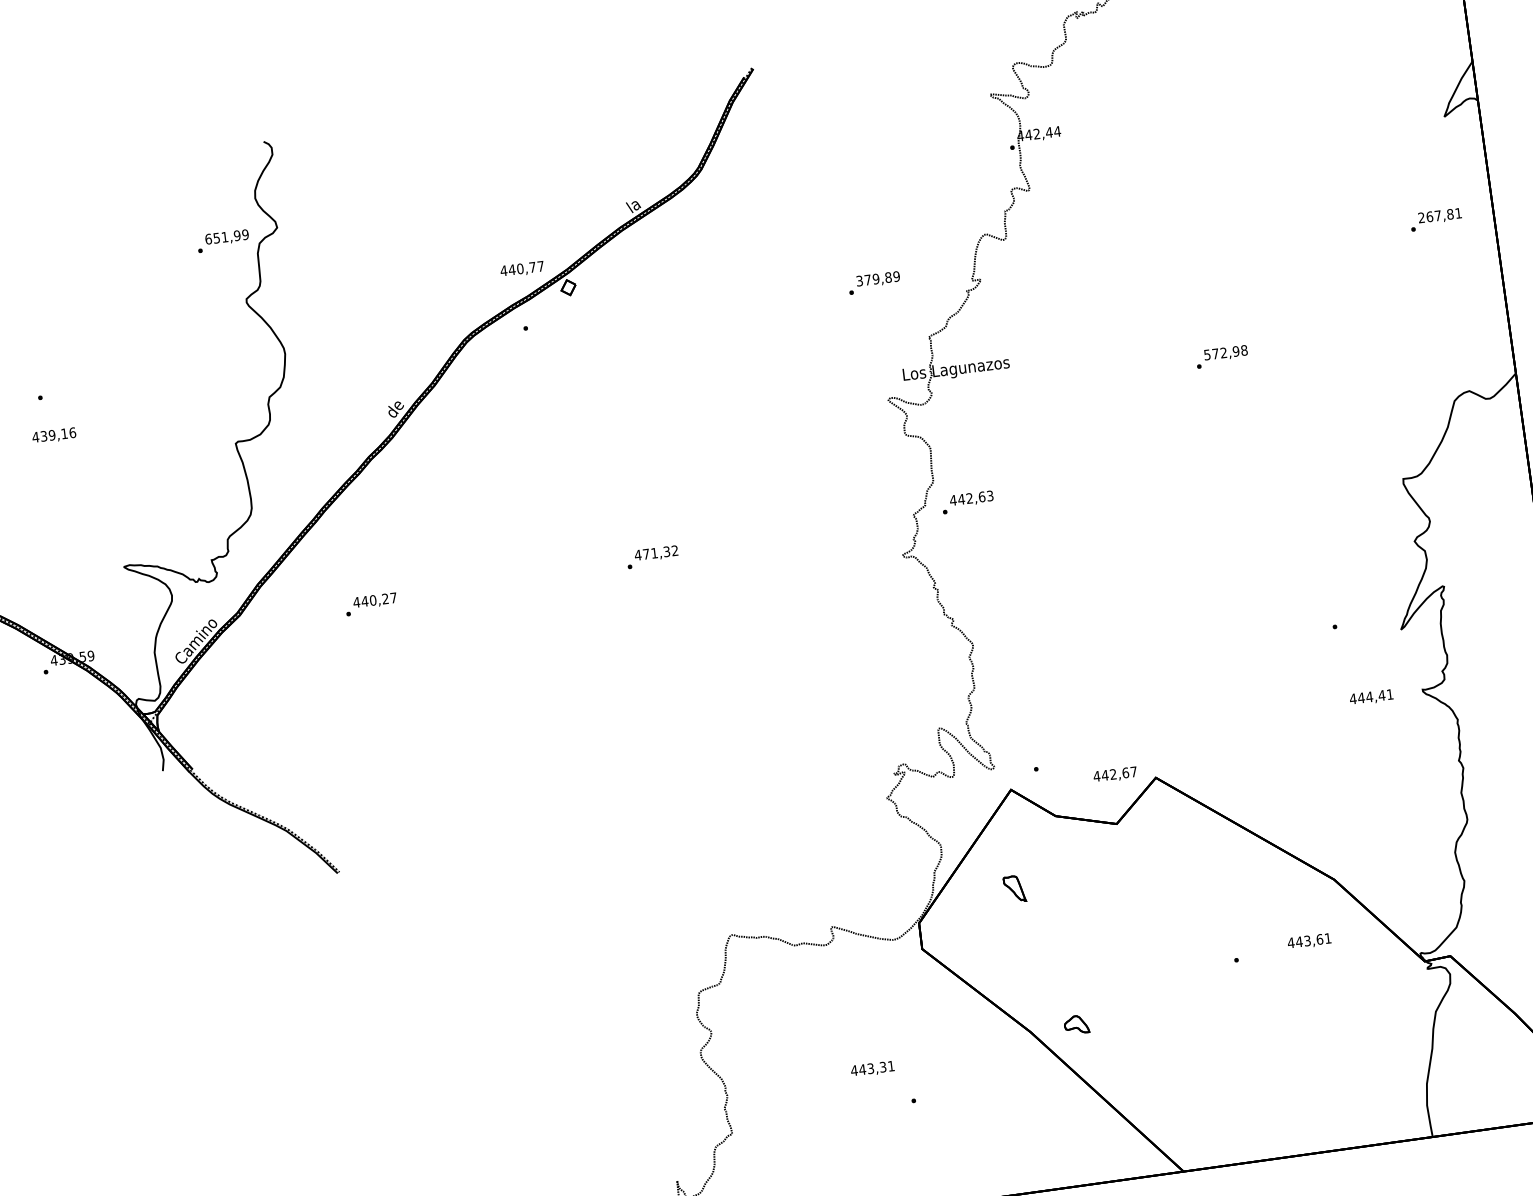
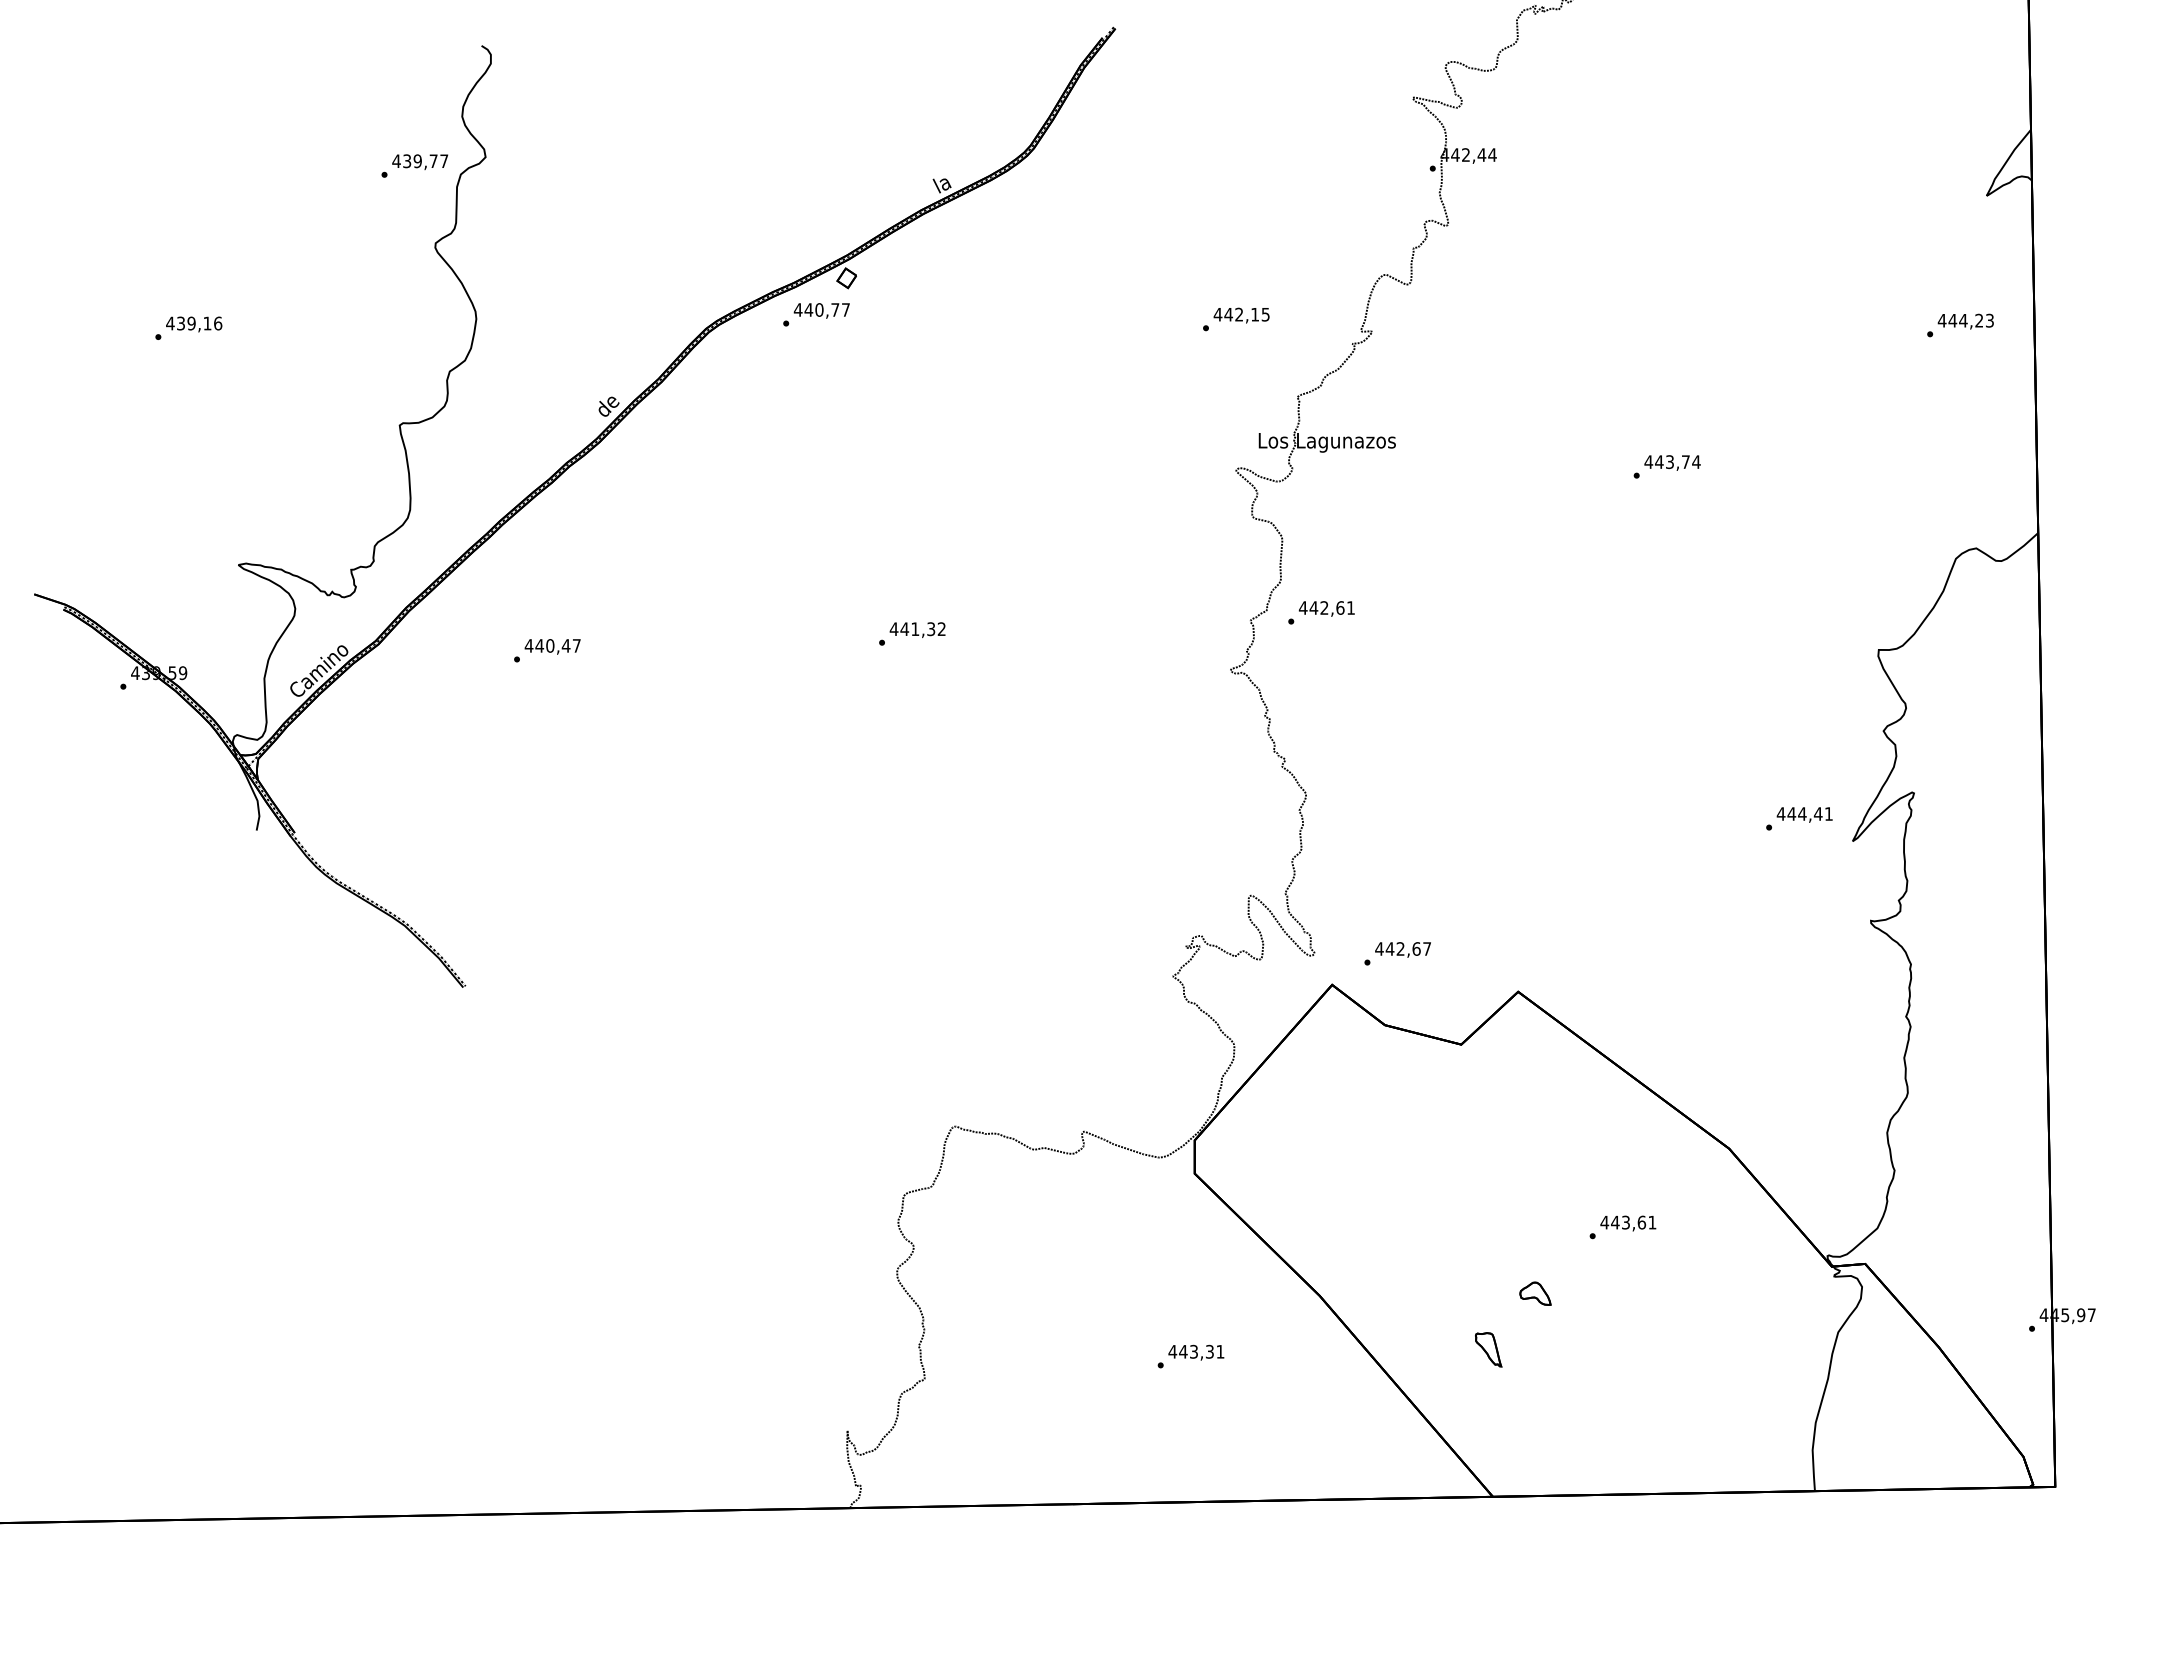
text: (1439, 215) -> (1965, 320), 267,81 -> 444,23
text: (227, 237) -> (420, 161), 651,99 -> 439,77
text: (521, 269) -> (821, 310), moved
text: (877, 278) -> (1241, 314), 379,89 -> 442,15
text: (1225, 353) -> (1672, 462), 572,98 -> 443,74
text: (54, 435) -> (194, 324), moved
text: (989, 495) -> (1350, 607), 442,63 -> 442,61
text: (646, 553) -> (904, 628), 471,32 -> 441,32
text: (384, 598) -> (565, 645), 440,27 -> 440,47
text: (1371, 697) -> (1804, 814), moved
text: (1114, 774) -> (1402, 949), moved
part: (1014, 889) -> (1488, 1349), moved
text: (1309, 941) -> (1628, 1223), moved
part: (1076, 1024) -> (1535, 1293), moved
text: (872, 1068) -> (1196, 1352), moved

